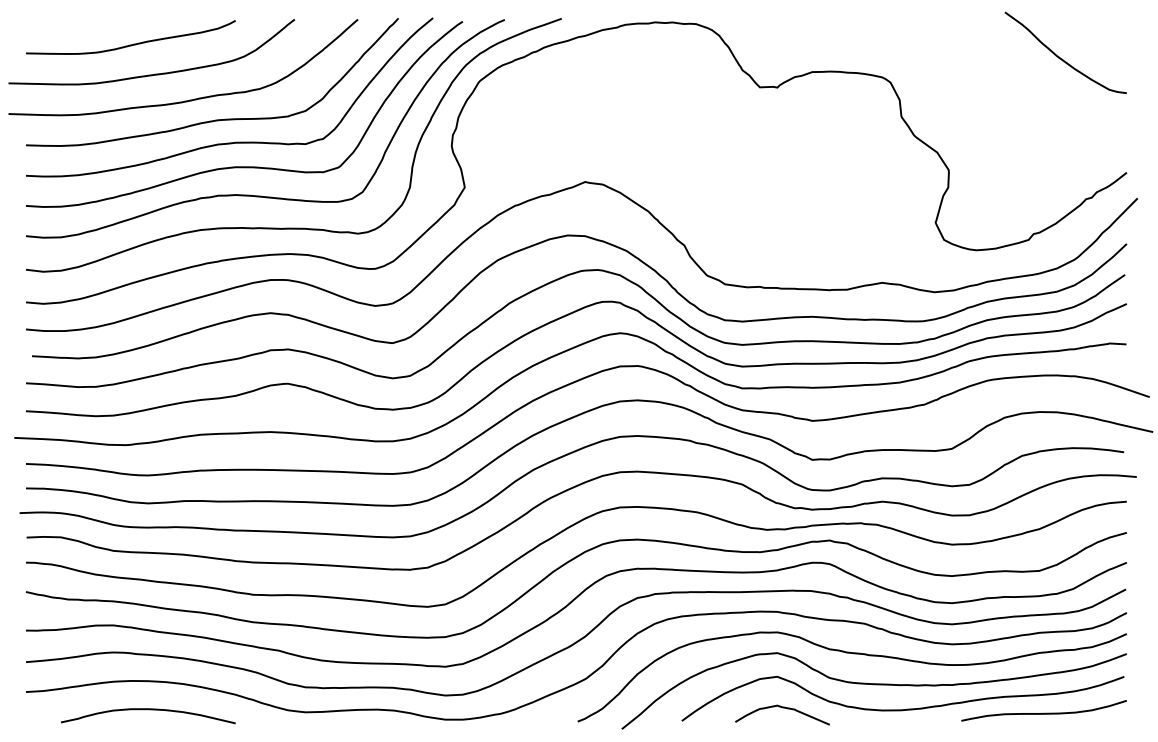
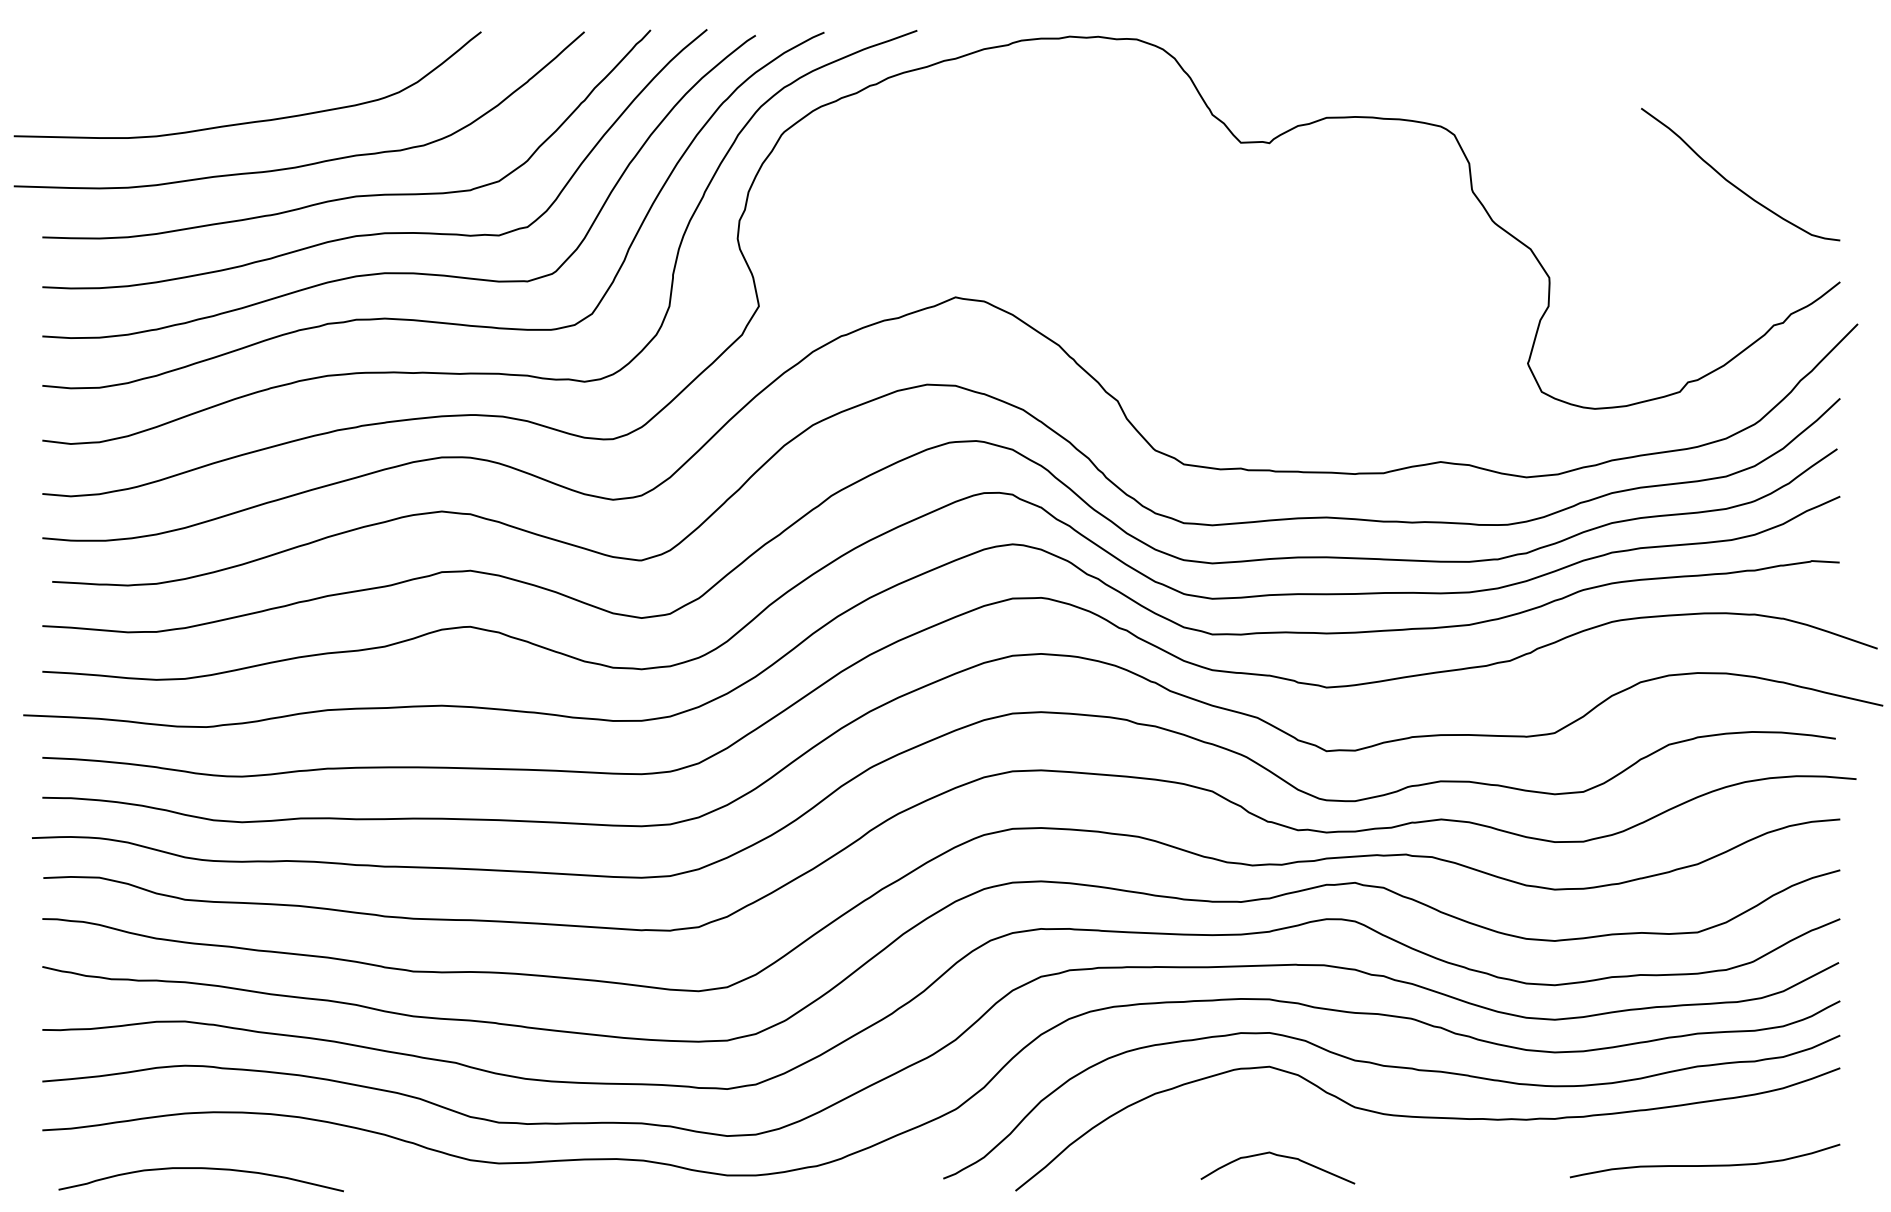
curve: (133, 43) -> (217, 71), removed
curve: (1062, 58) -> (1735, 183), moved
curve: (902, 709) -> (1473, 1158), removed
curve: (148, 710) -> (201, 1170), moved

